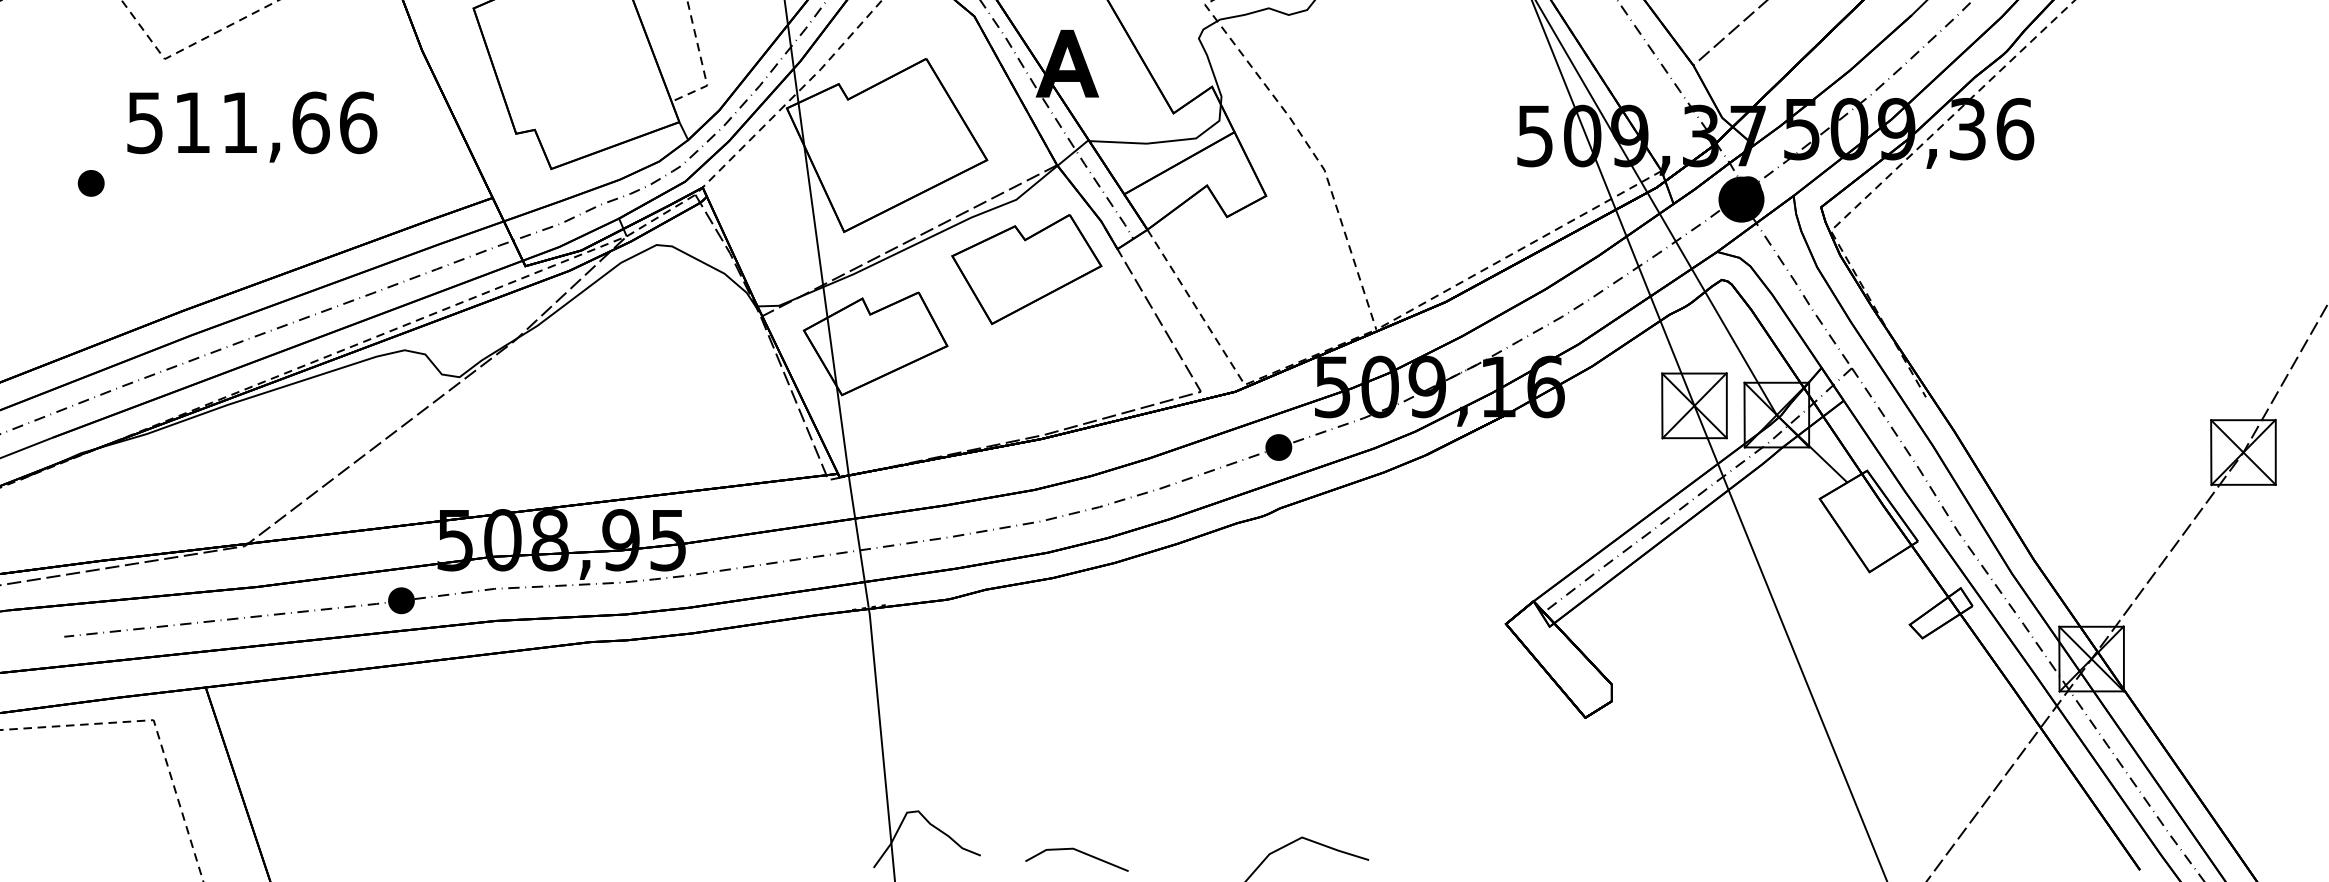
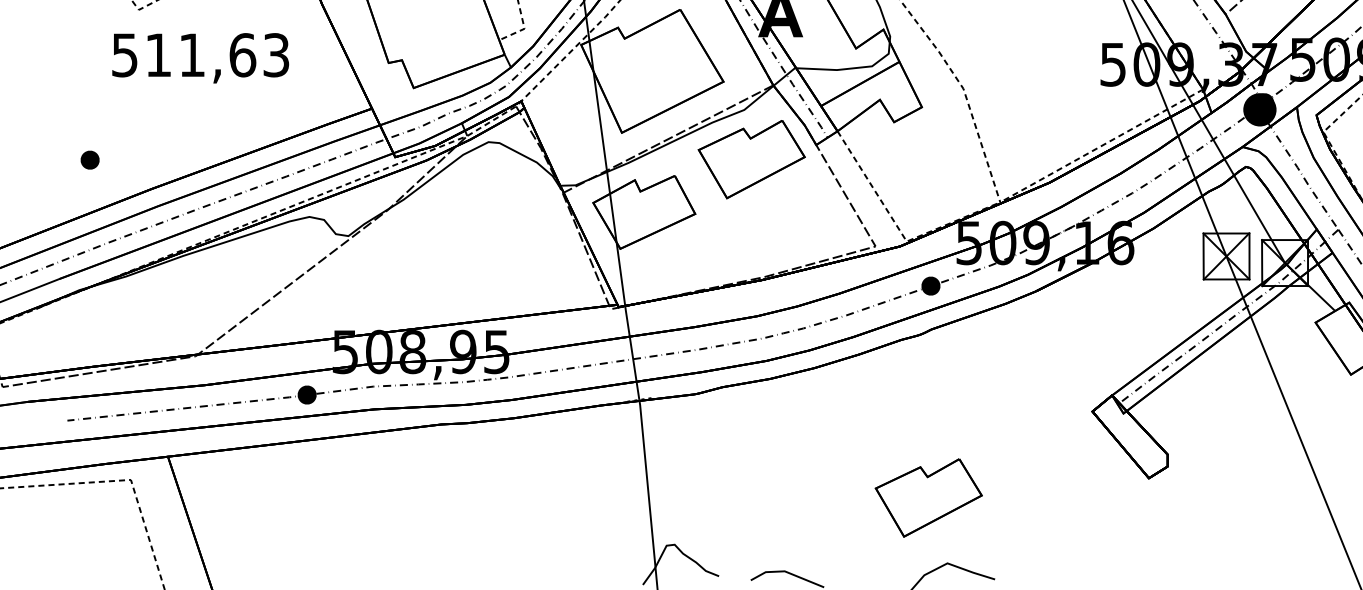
text: (358, 122) -> (276, 55), 511,66 -> 511,63
part: (90, 183) -> (89, 160), moved
part: (1275, 745) -> (928, 497), added

